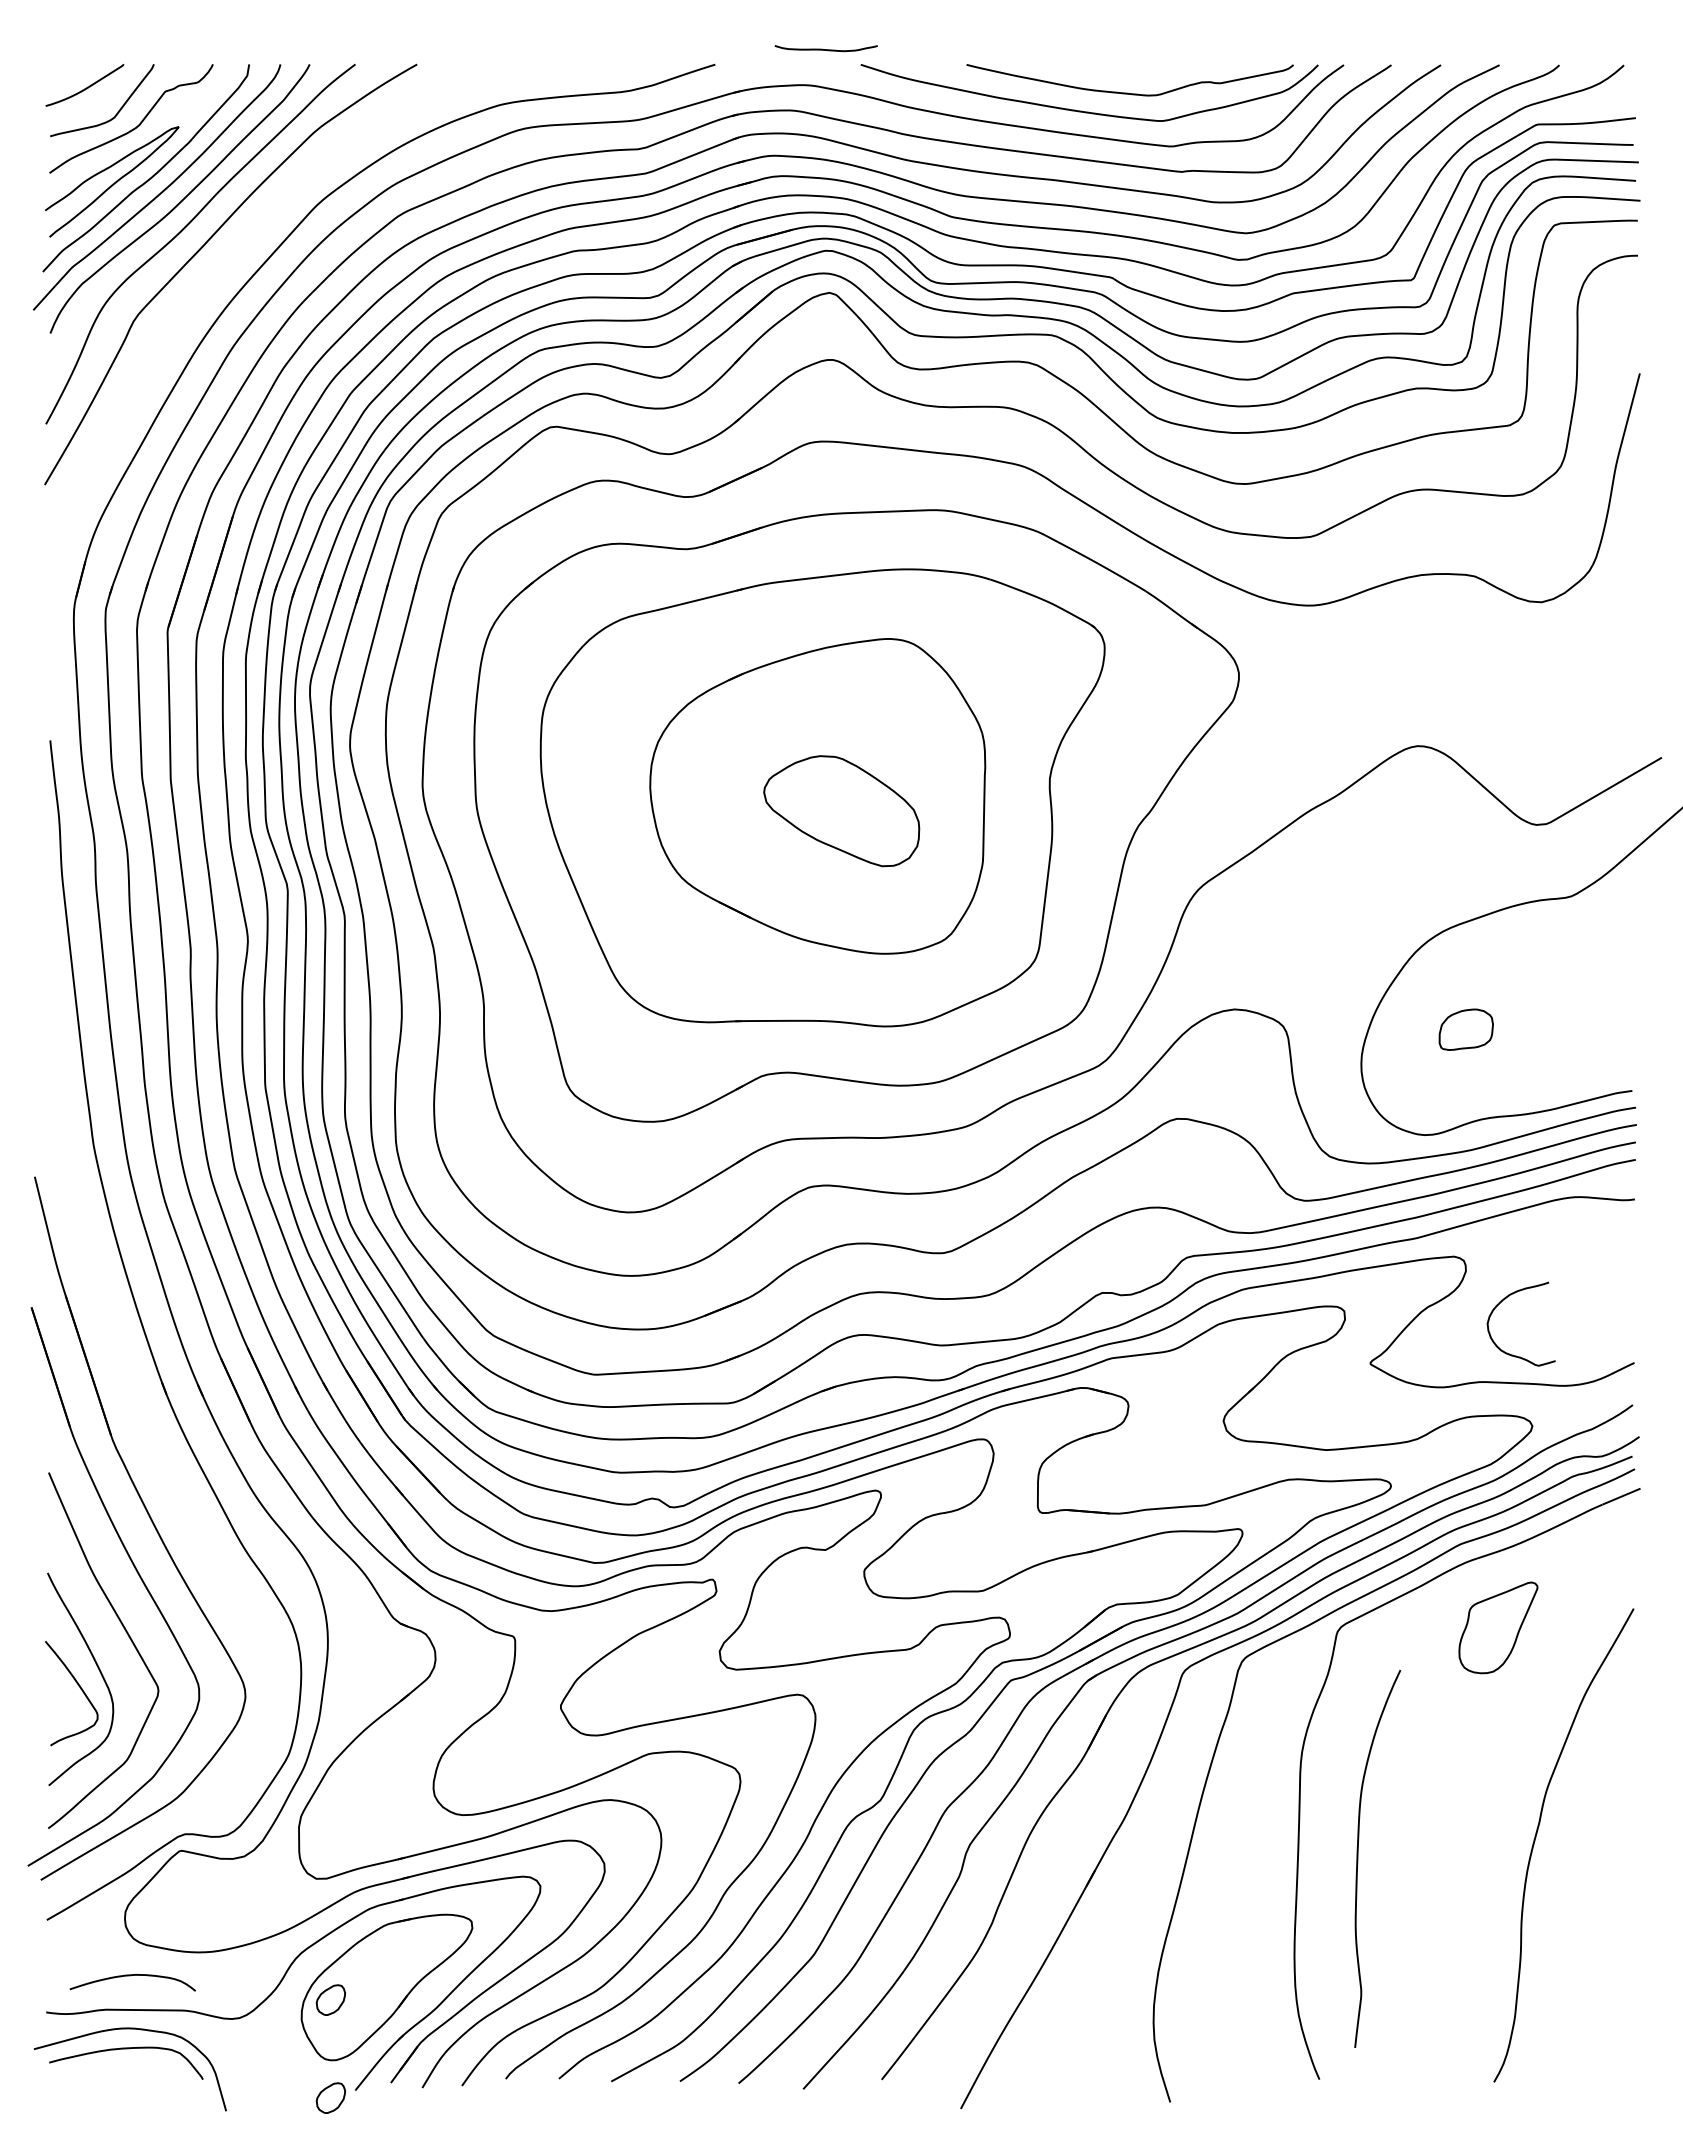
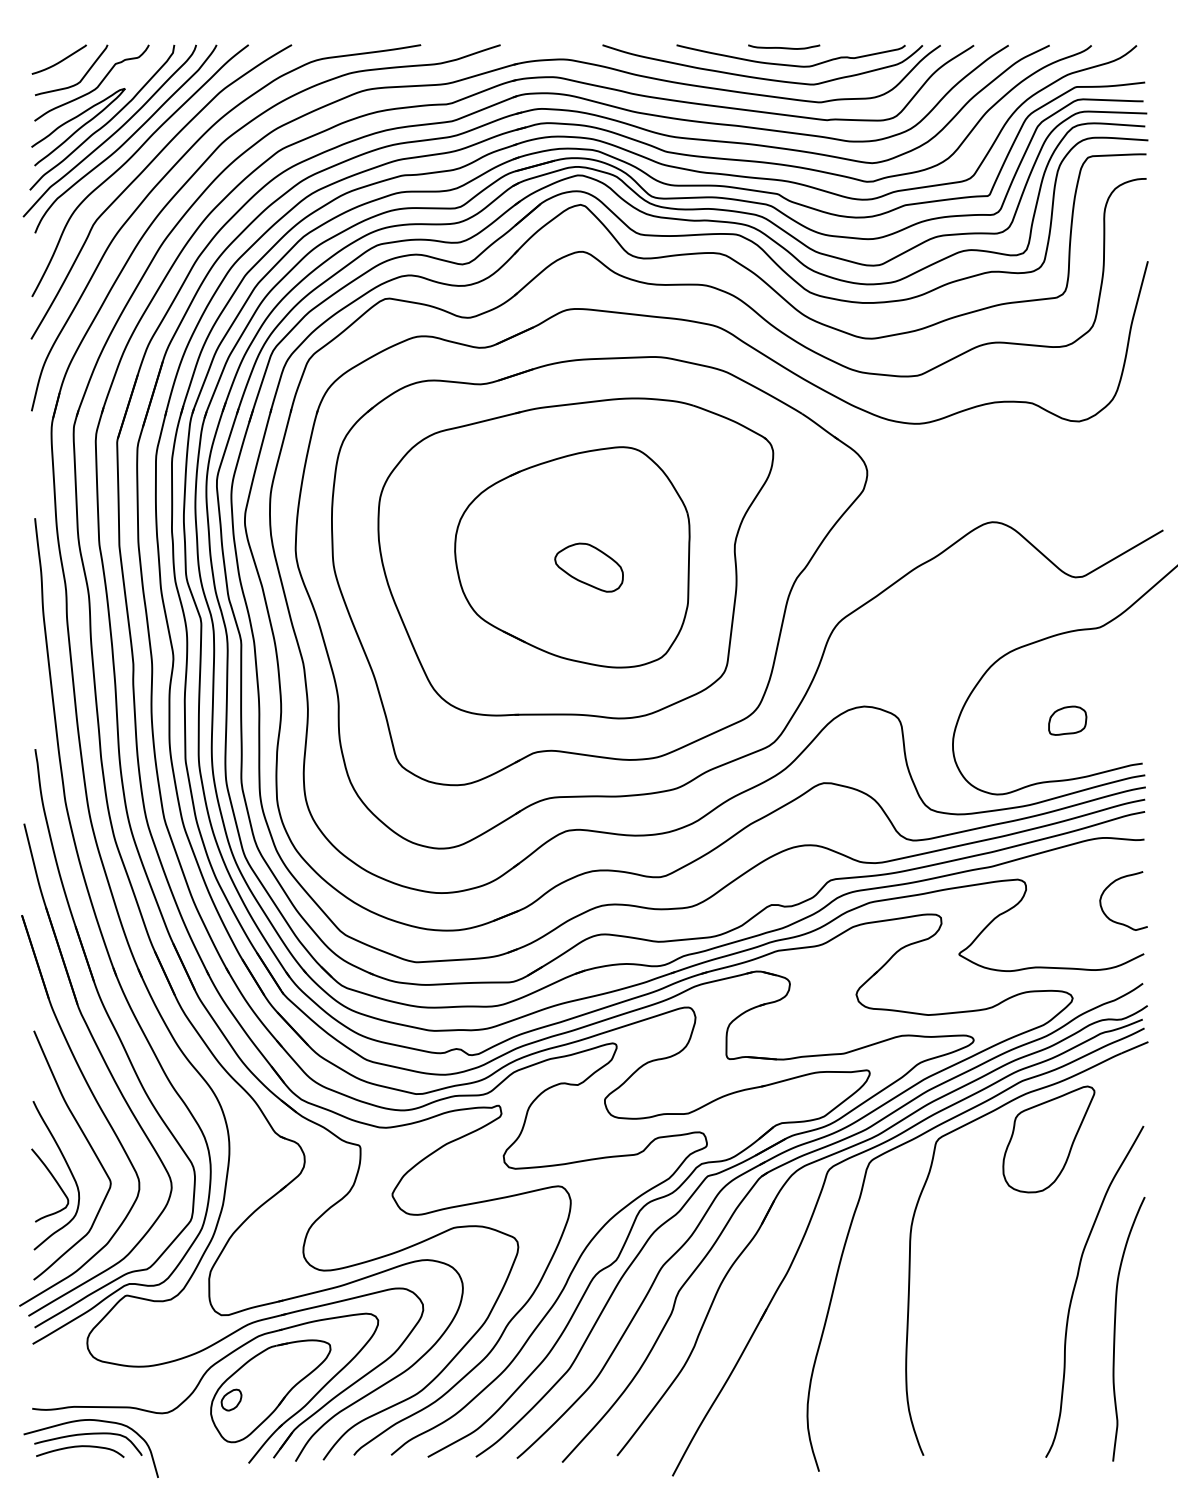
curve: (825, 49) -> (783, 47), moved
curve: (239, 249) -> (167, 174), added
part: (841, 810) -> (589, 567), size x0.62
part: (1465, 1029) -> (1067, 720), moved
curve: (1500, 1303) -> (1109, 886), moved
part: (164, 1483) -> (115, 1038), added
part: (1498, 1627) -> (1048, 1139), size x1.67
curve: (1358, 1858) -> (1115, 1328), moved
curve: (131, 1976) -> (79, 1447), moved
part: (330, 2097) -> (231, 1468), removed

